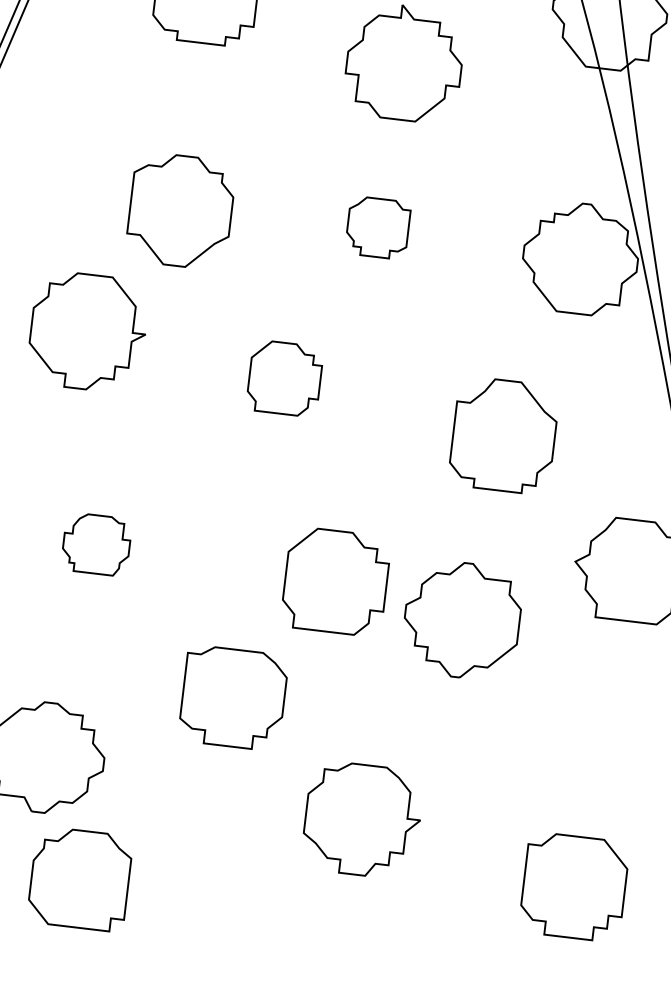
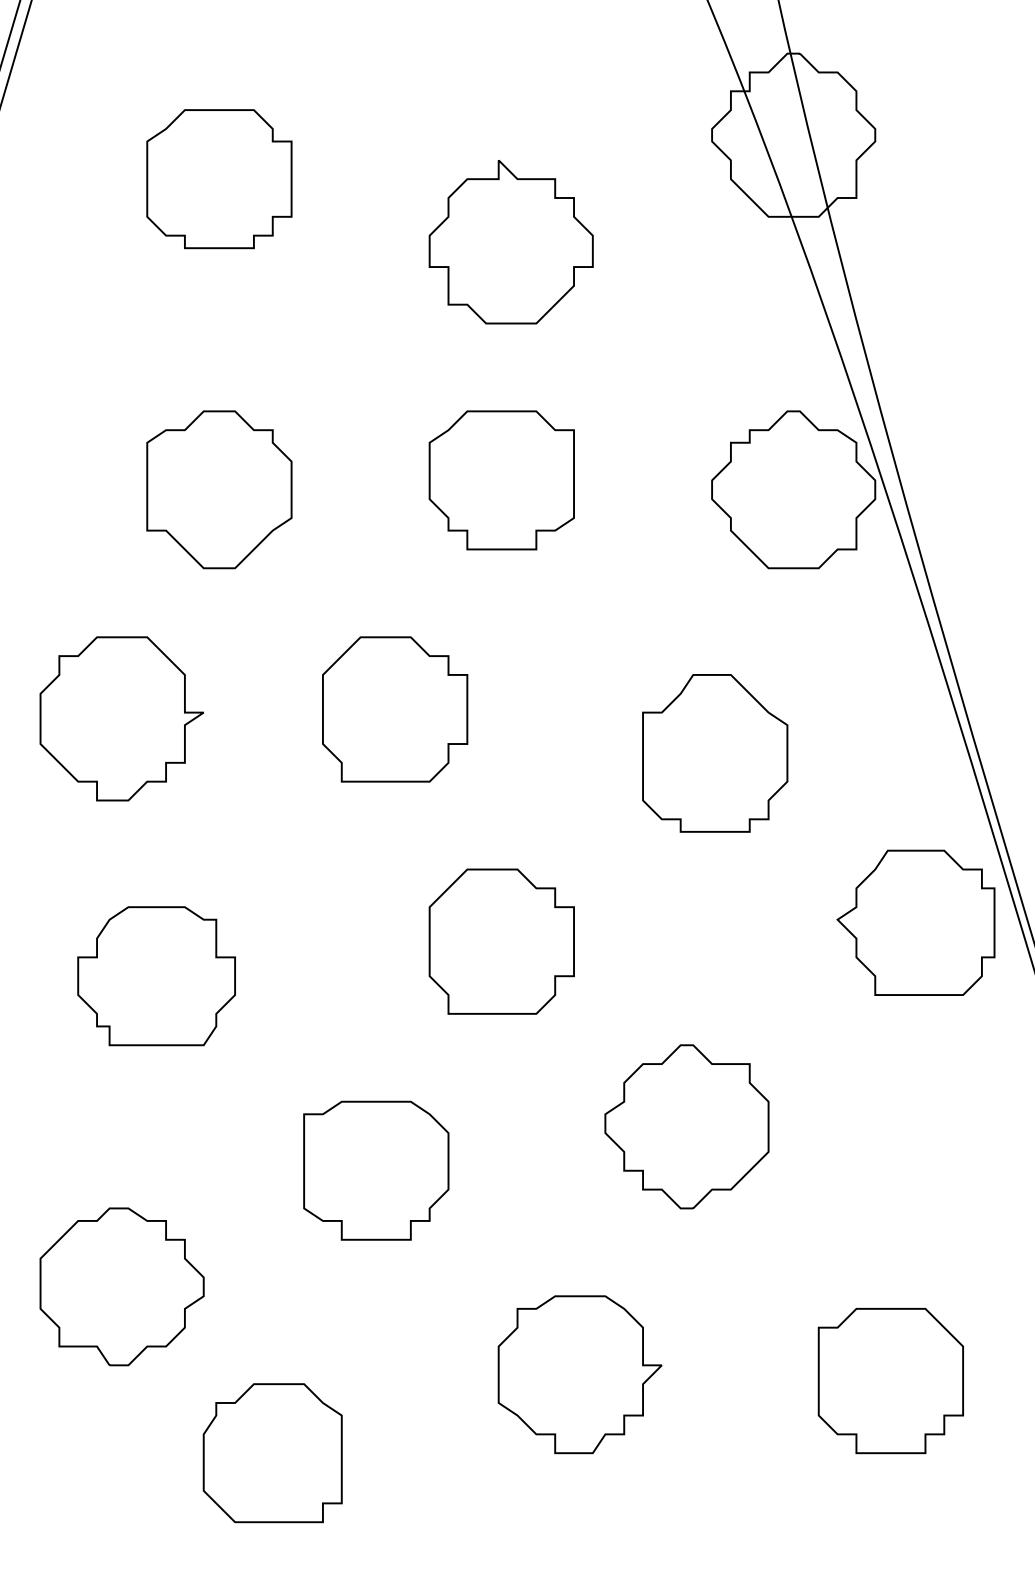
part: (377, 228) -> (501, 480), size x1.67
part: (88, 331) -> (121, 718), moved
part: (285, 378) -> (395, 709), size x1.43
part: (96, 544) -> (156, 976), size x1.67
part: (335, 581) -> (501, 941), moved
part: (461, 619) -> (686, 1126), moved
part: (362, 819) -> (579, 1374), moved
part: (79, 879) -> (272, 1453), moved

